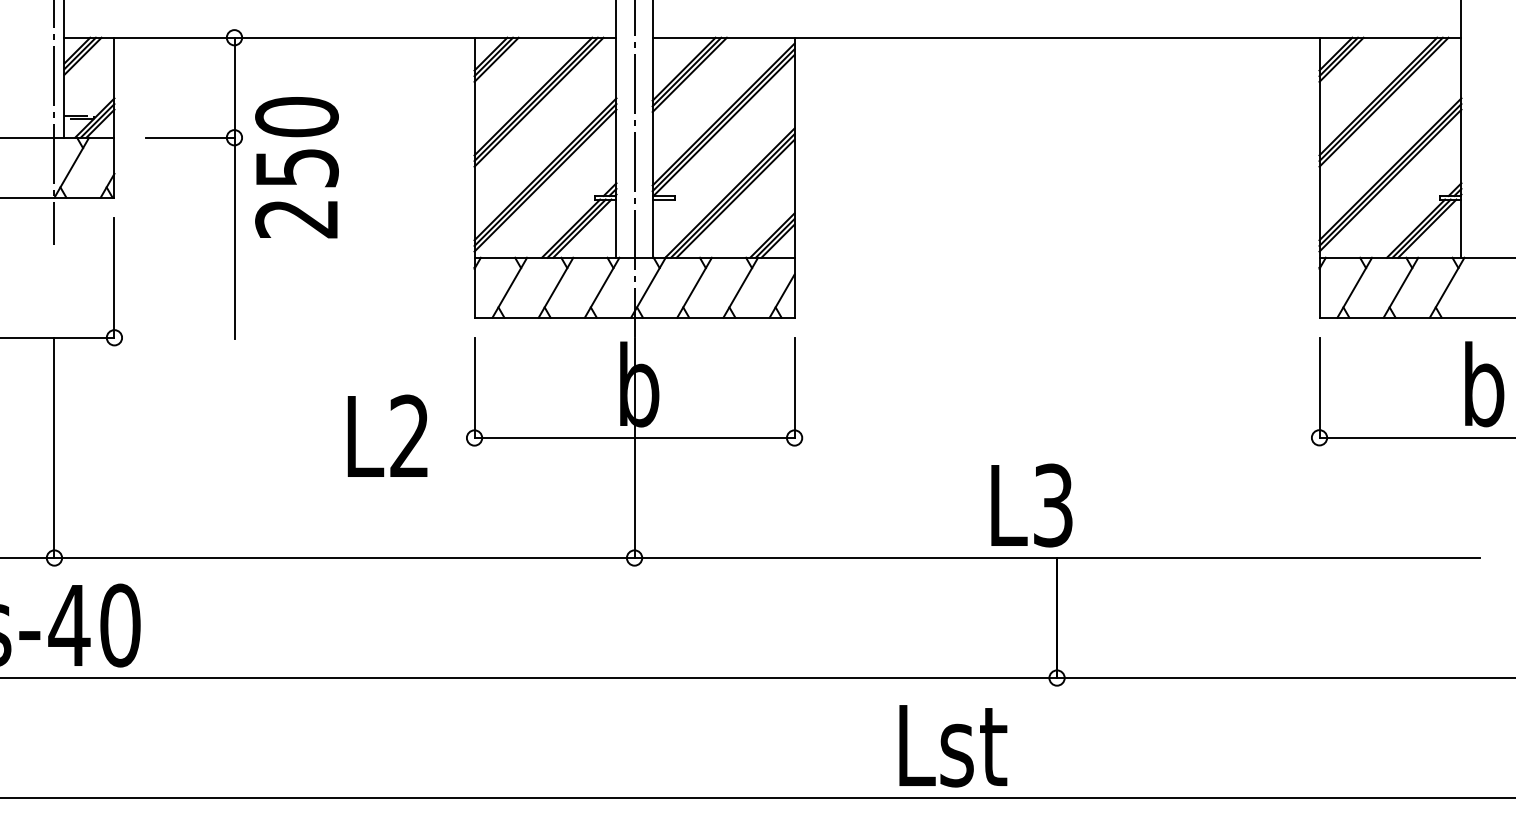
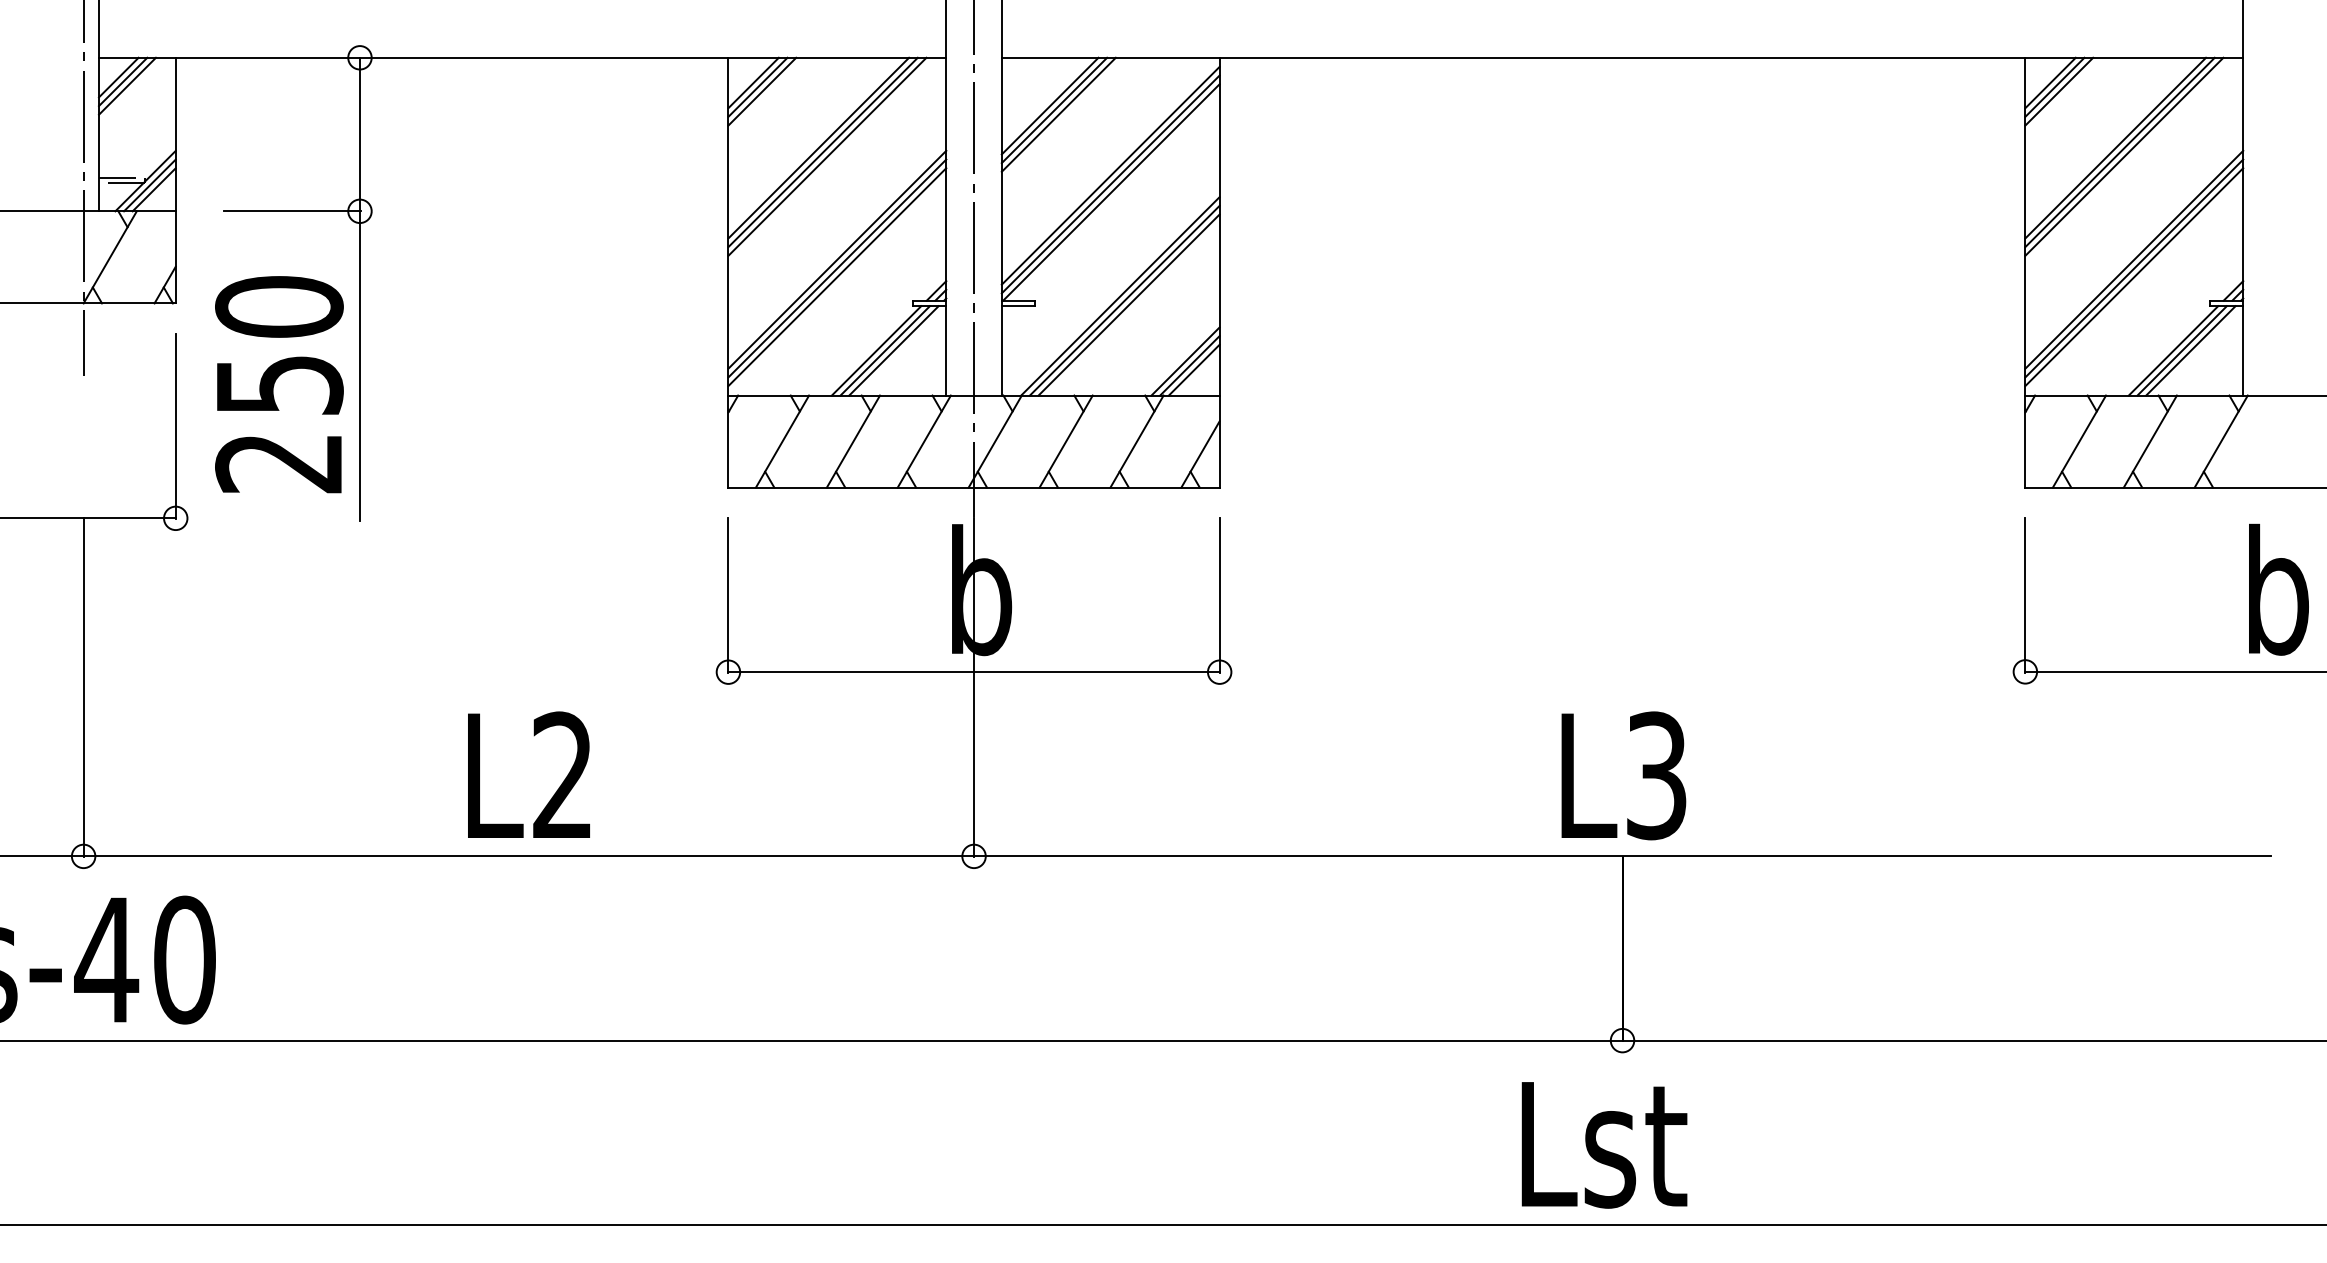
text: (296, 167) -> (278, 384), moved
text: (387, 435) -> (528, 774), moved
text: (1031, 505) -> (1623, 775), moved
text: (953, 746) -> (1604, 1145), moved

